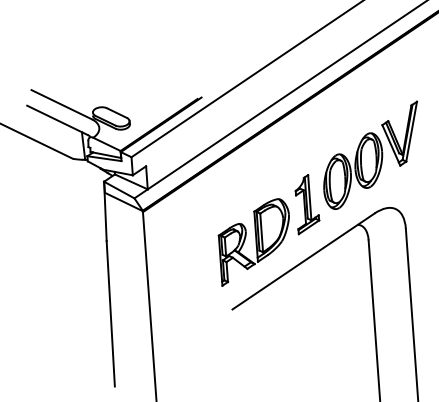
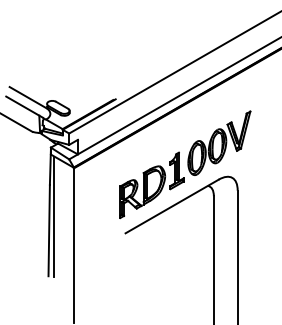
line: (117, 292) -> (54, 217), added

